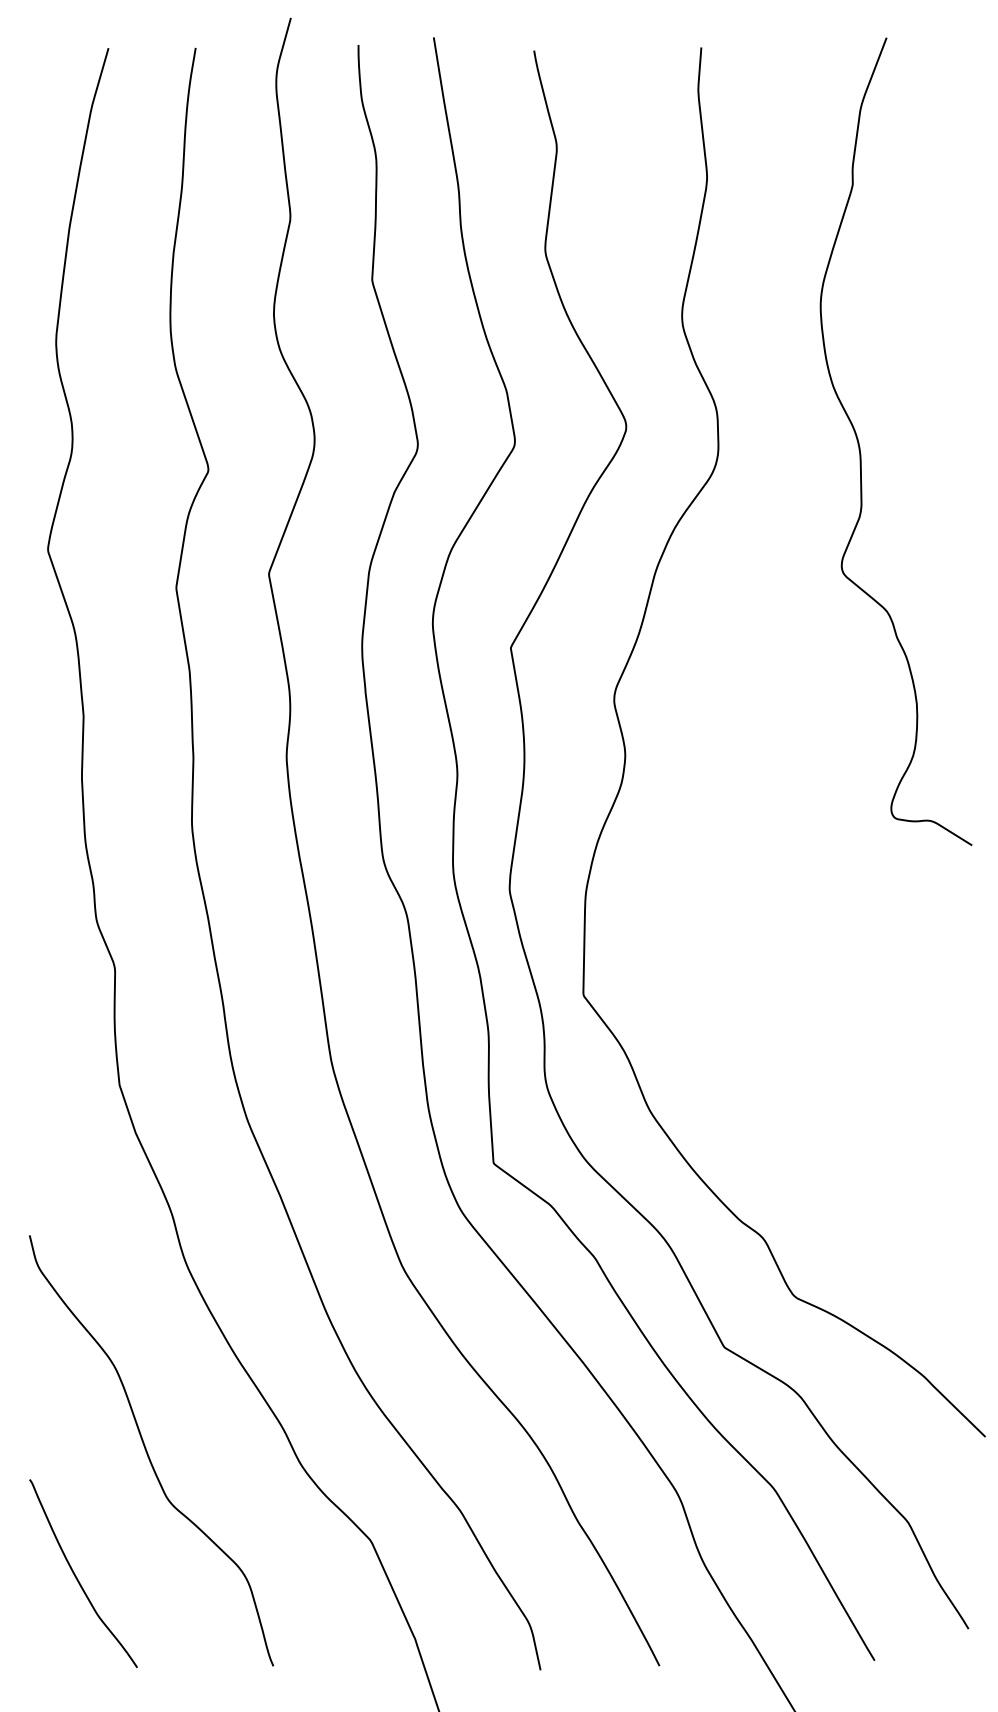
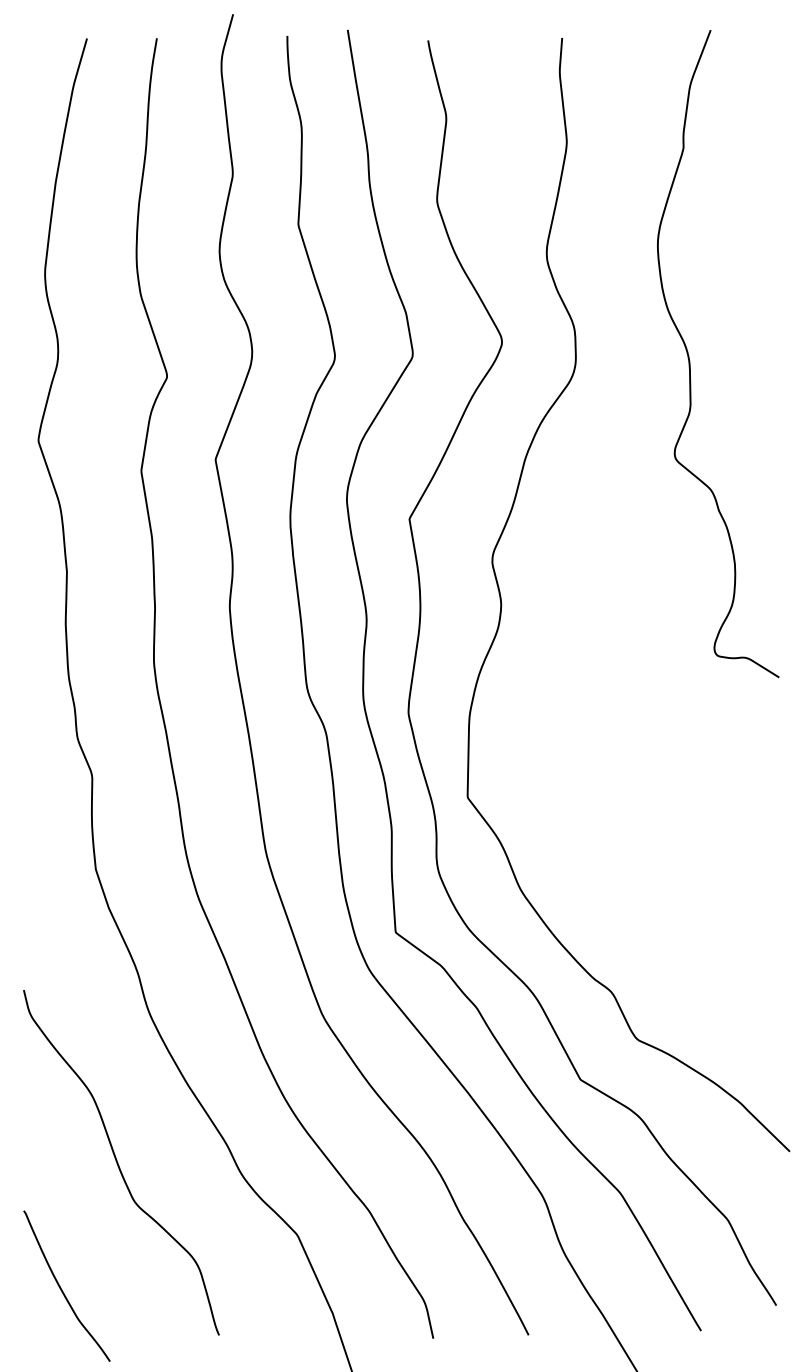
curve: (76, 1575) -> (61, 1287), moved

